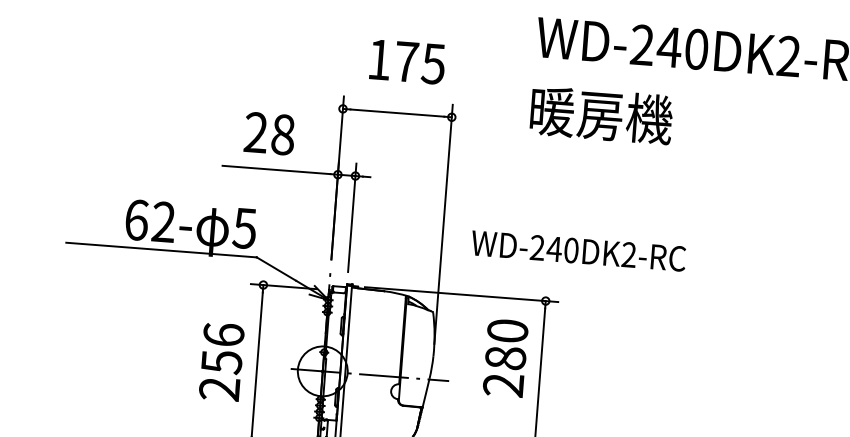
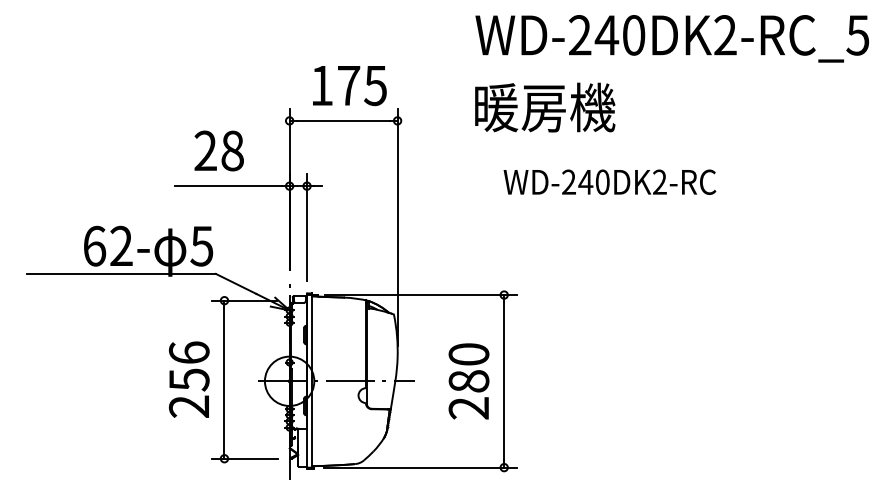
text: (407, 62) -> (349, 86), moved
text: (578, 250) -> (609, 181), moved
text: (505, 358) -> (468, 381), moved

